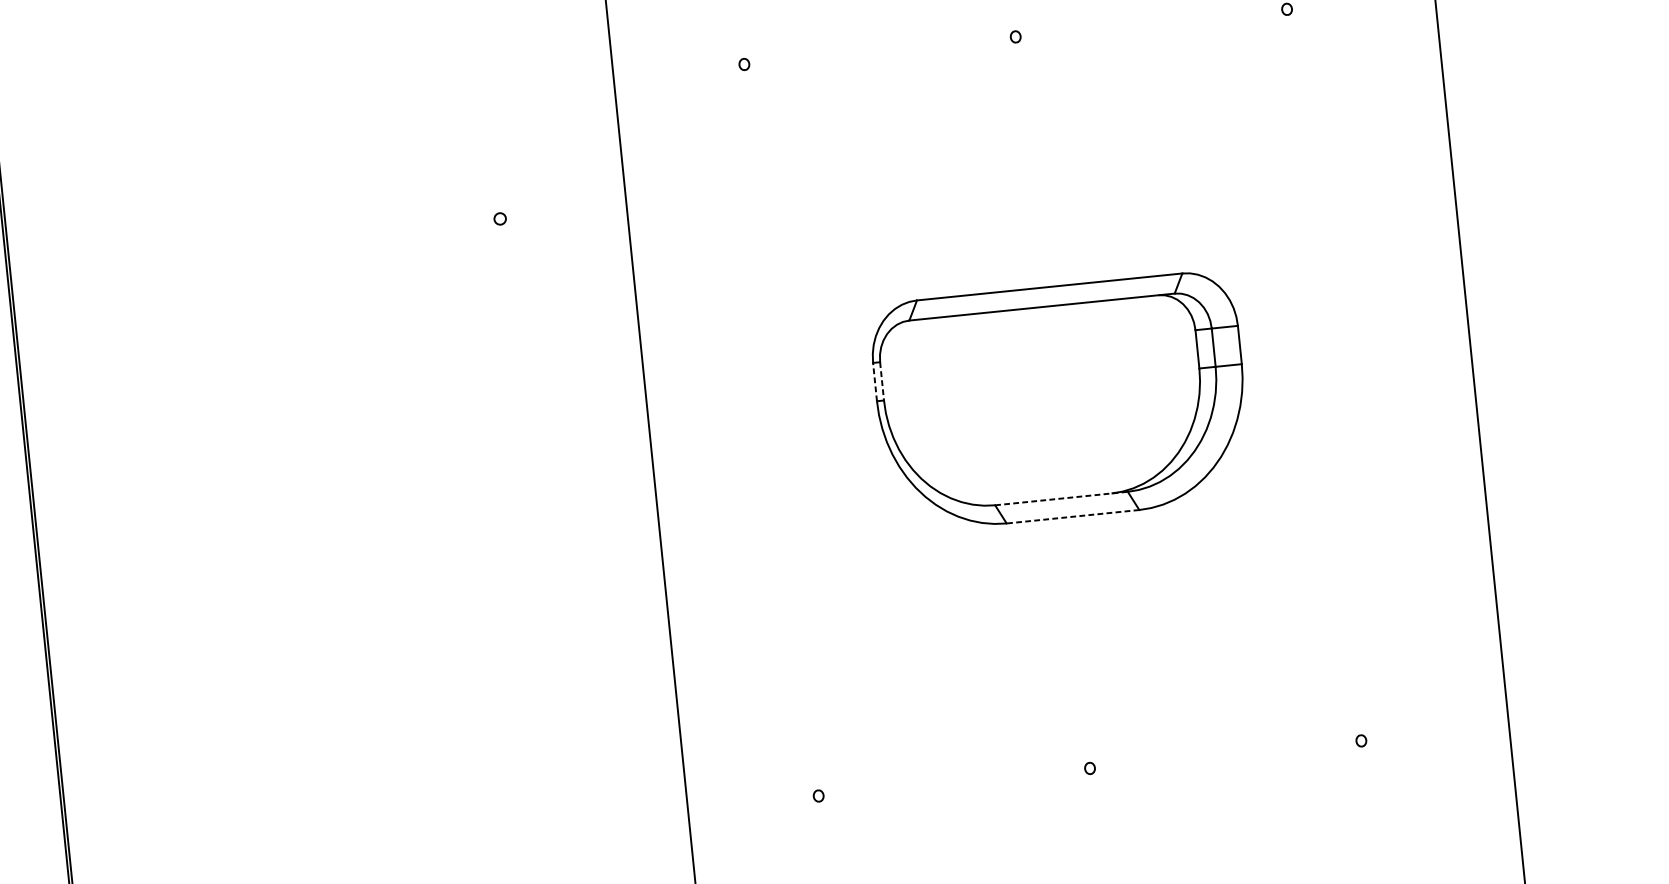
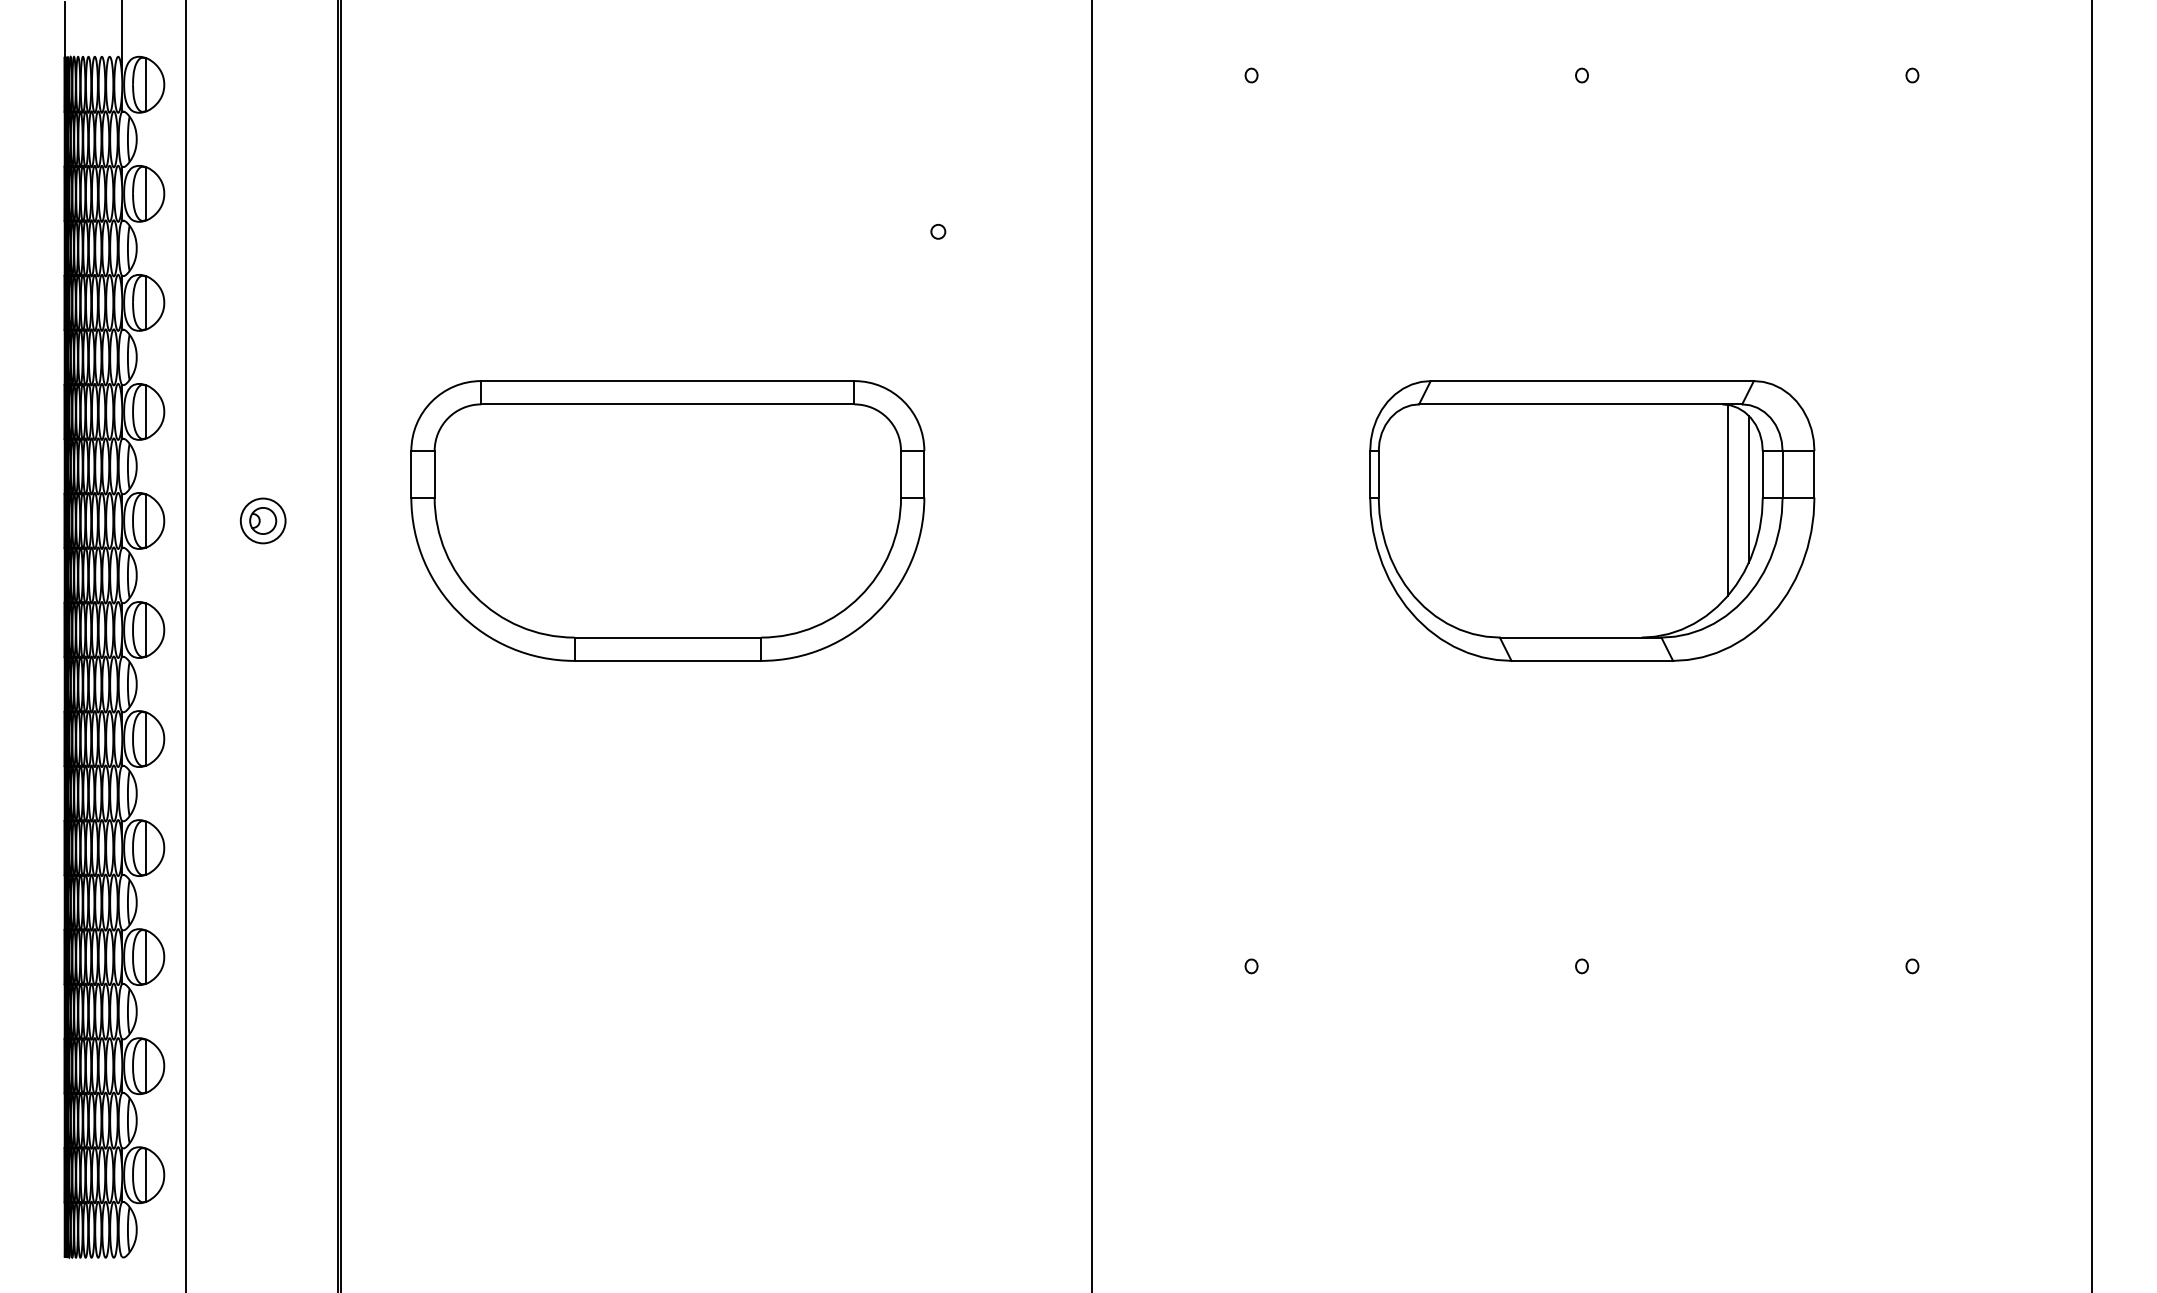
line: (1186, 362) -> (1748, 489), added
line: (1170, 373) -> (1727, 500), added
line: (875, 381) -> (1370, 473), dashed -> solid
line: (881, 381) -> (1378, 474), dashed -> solid
part: (301, 478) -> (667, 520), added
line: (1061, 498) -> (1580, 637), dashed -> solid
line: (1073, 516) -> (1592, 660), dashed -> solid

